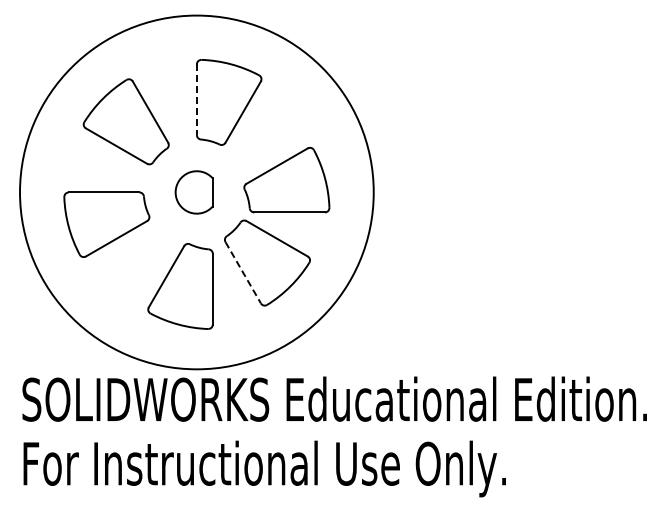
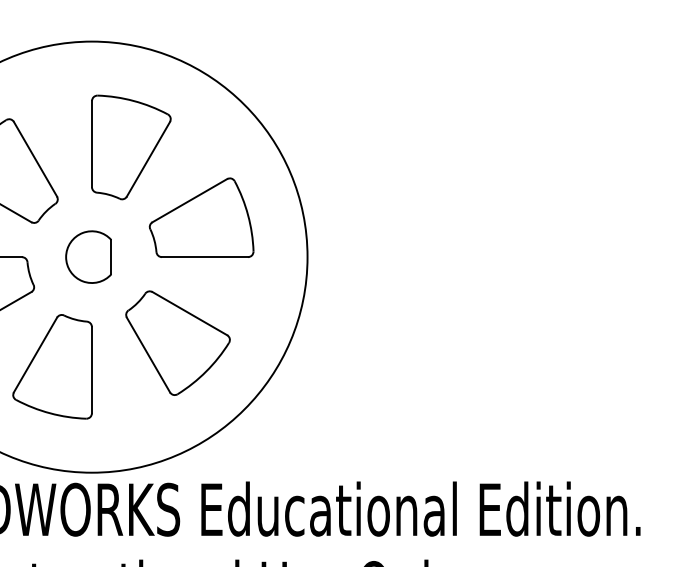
line: (196, 100) -> (91, 145), dashed -> solid
part: (286, 179) -> (201, 216), moved
line: (243, 273) -> (148, 355), dashed -> solid
part: (180, 286) -> (52, 366), moved

